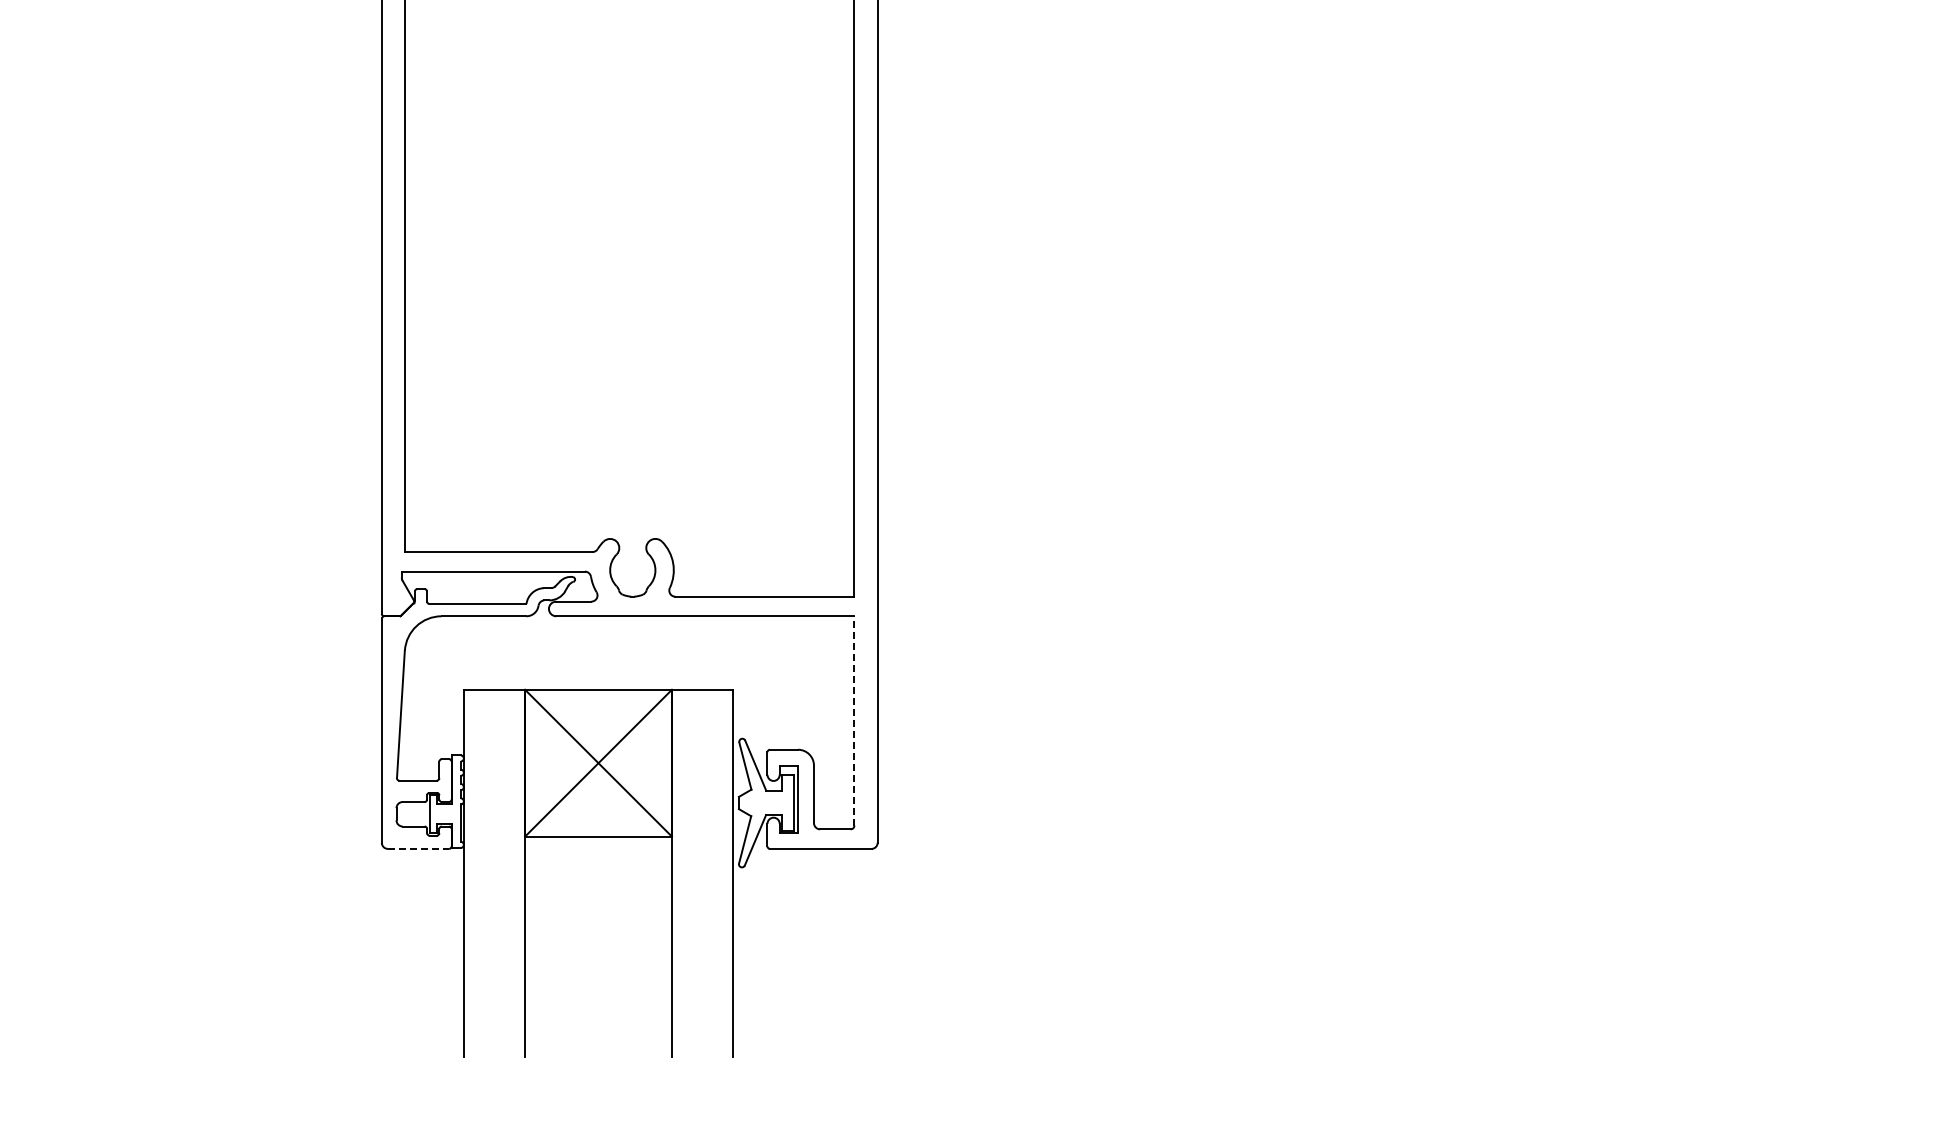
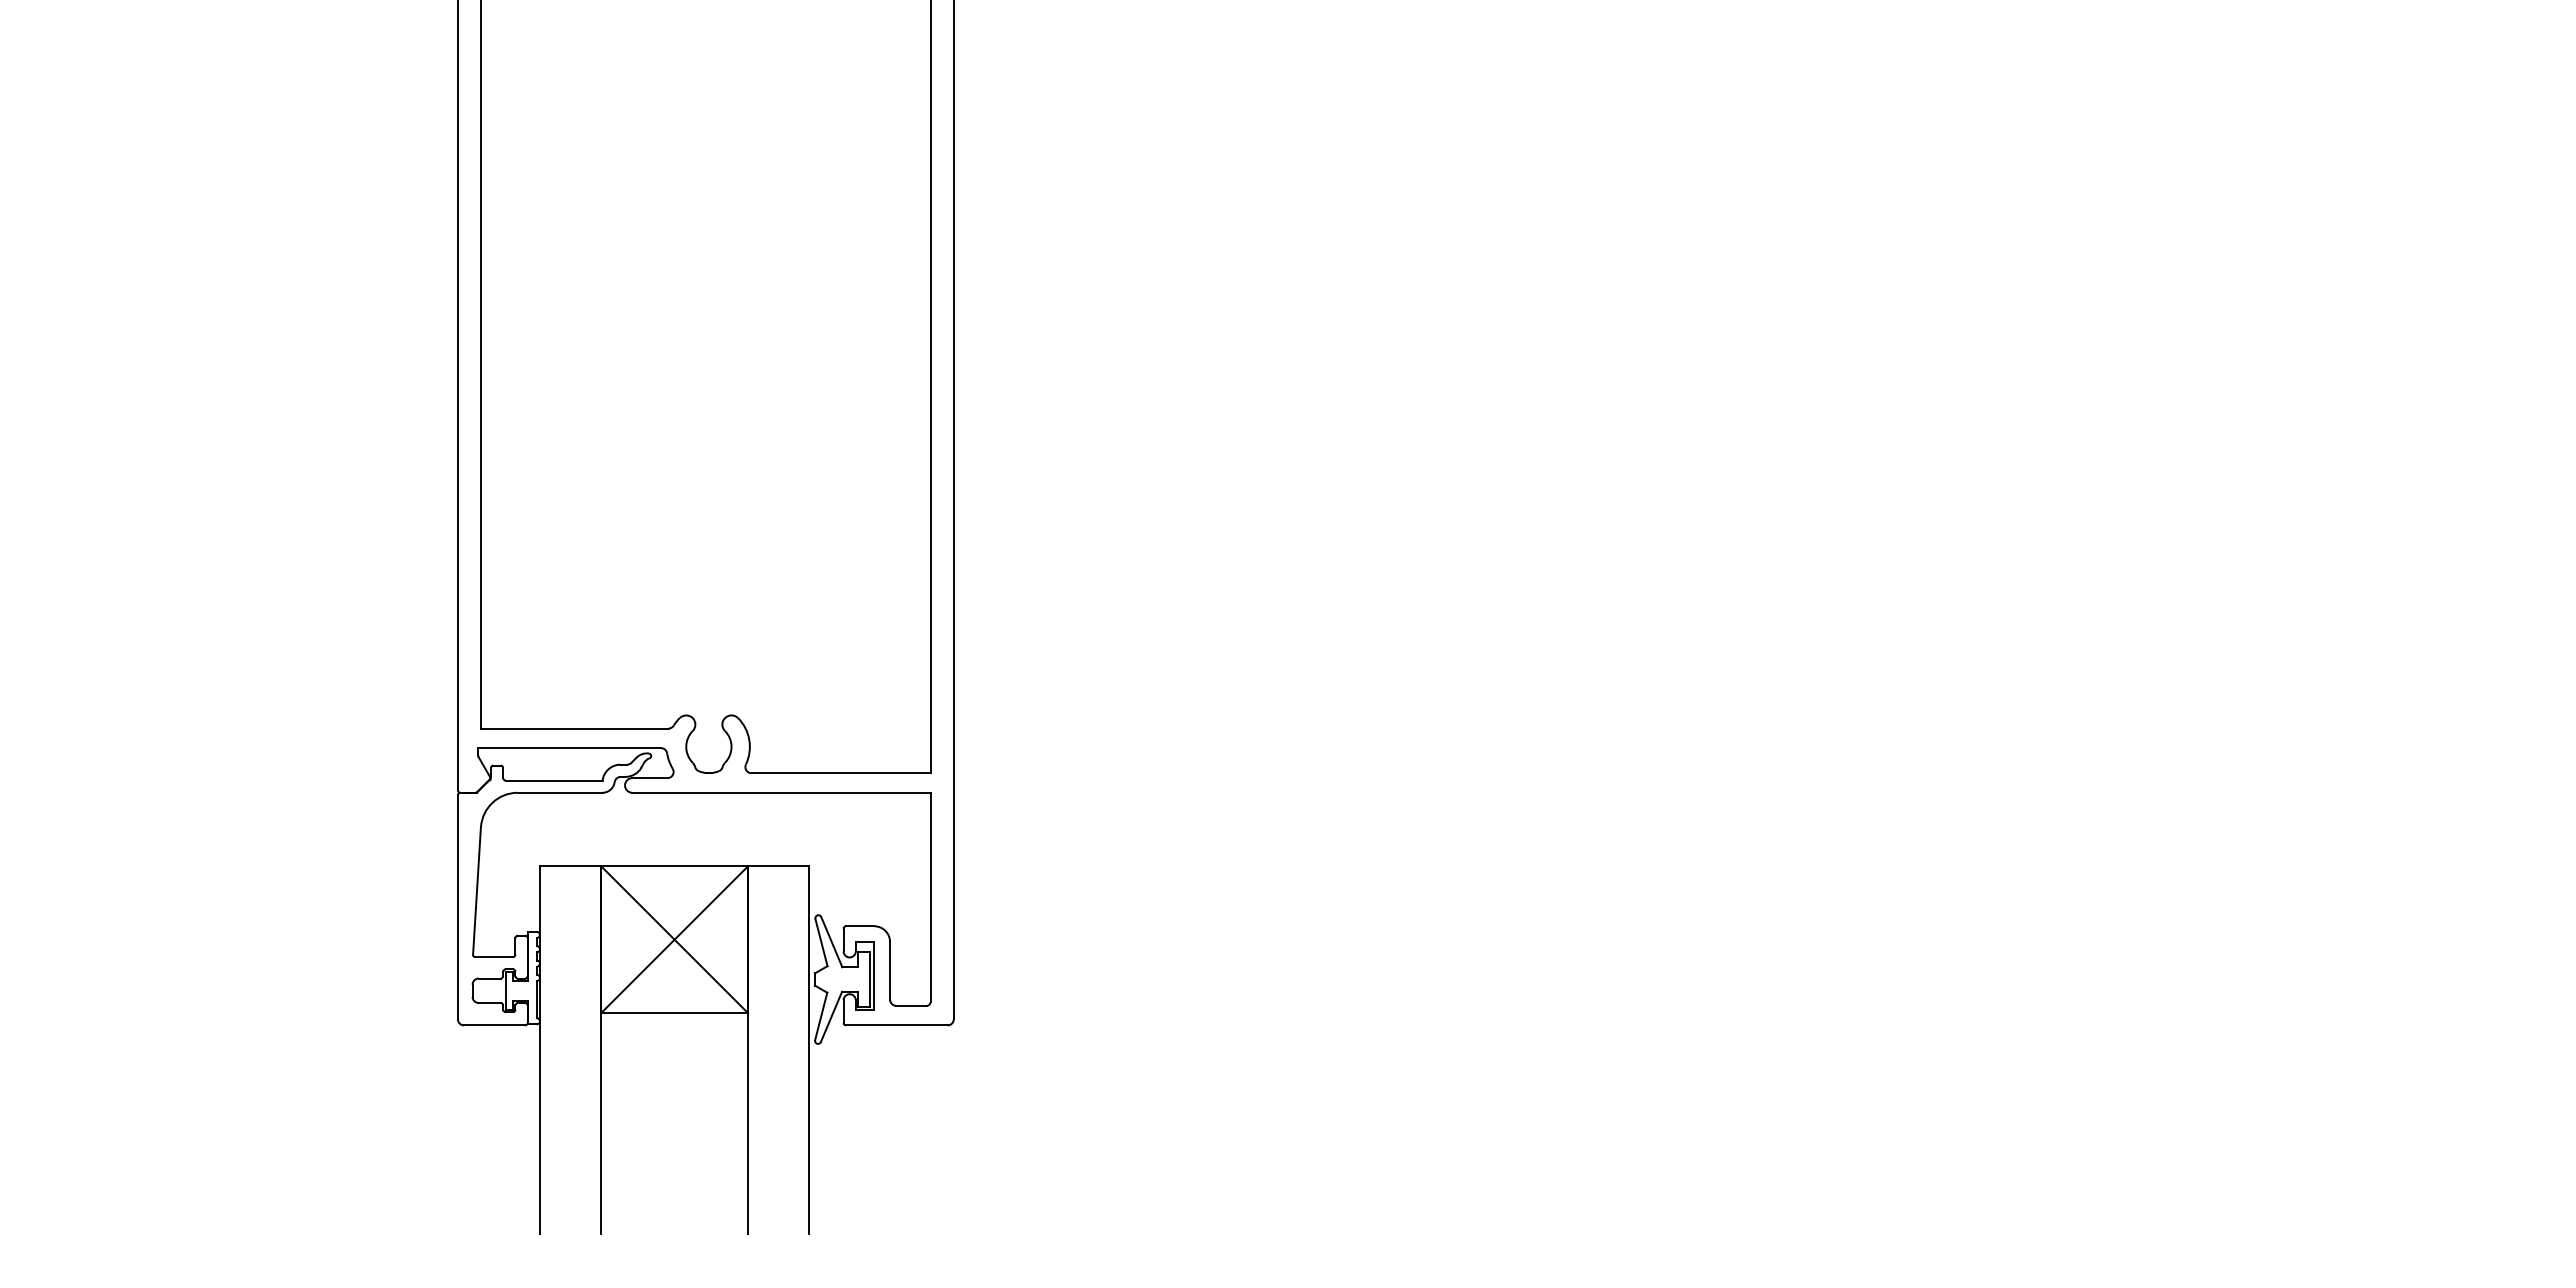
line: (854, 721) -> (930, 897), dashed -> solid
line: (418, 849) -> (494, 1025), dashed -> solid

